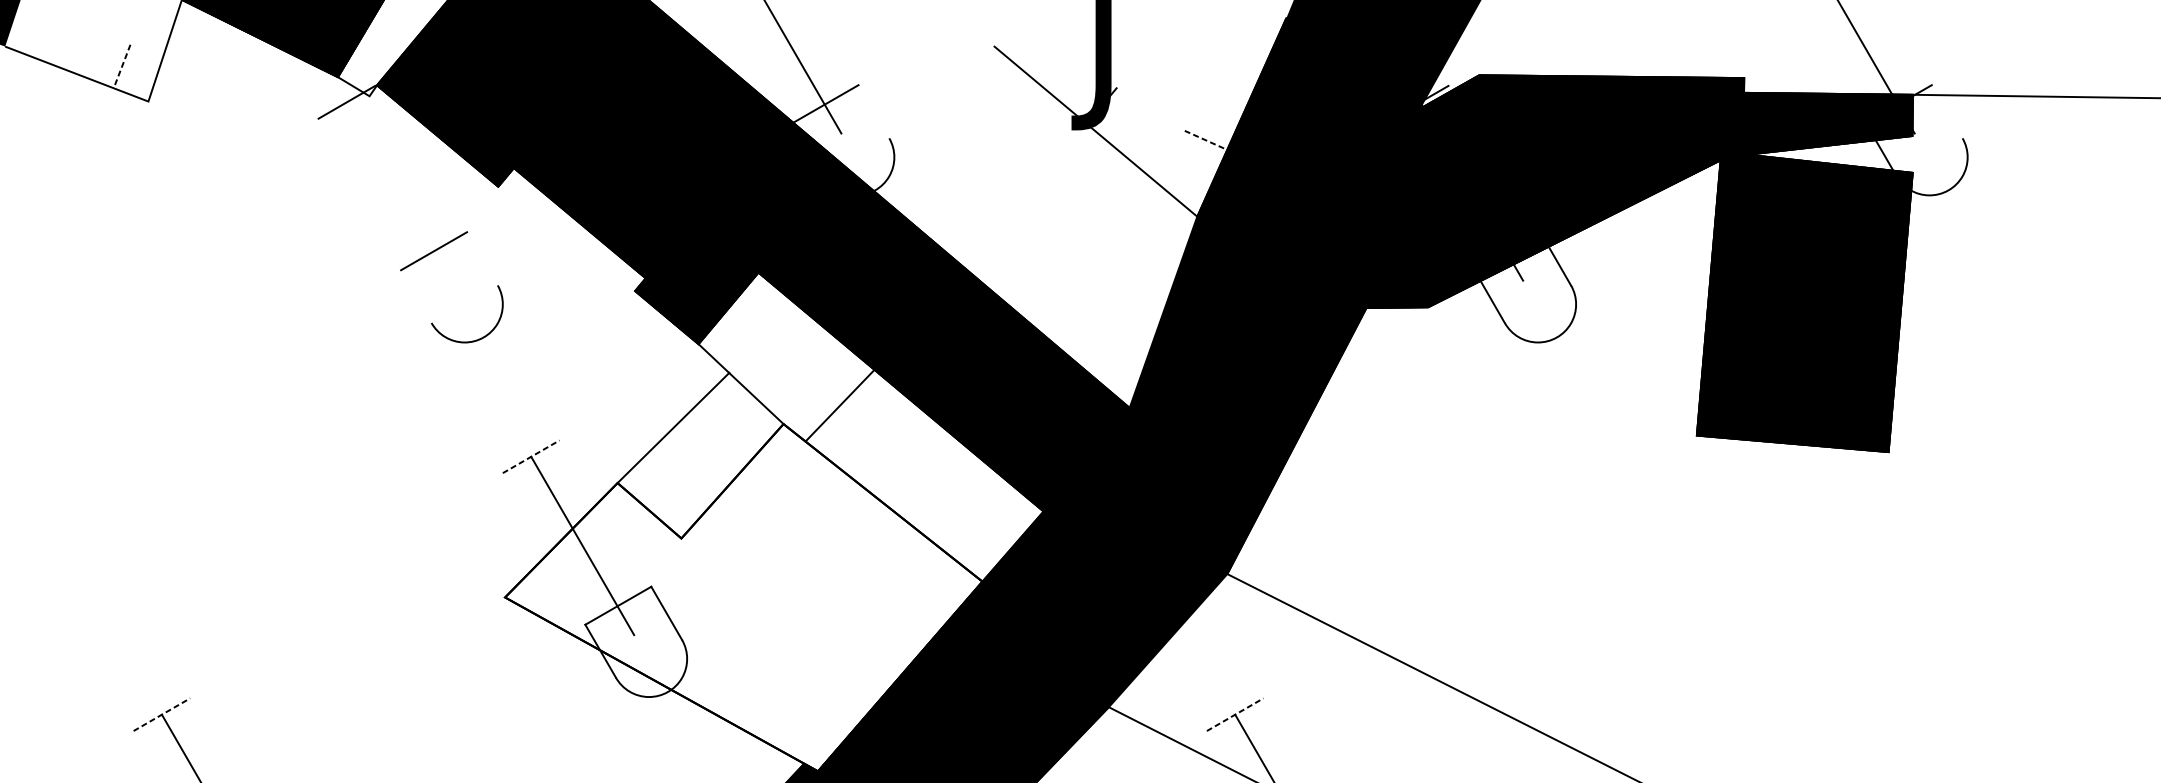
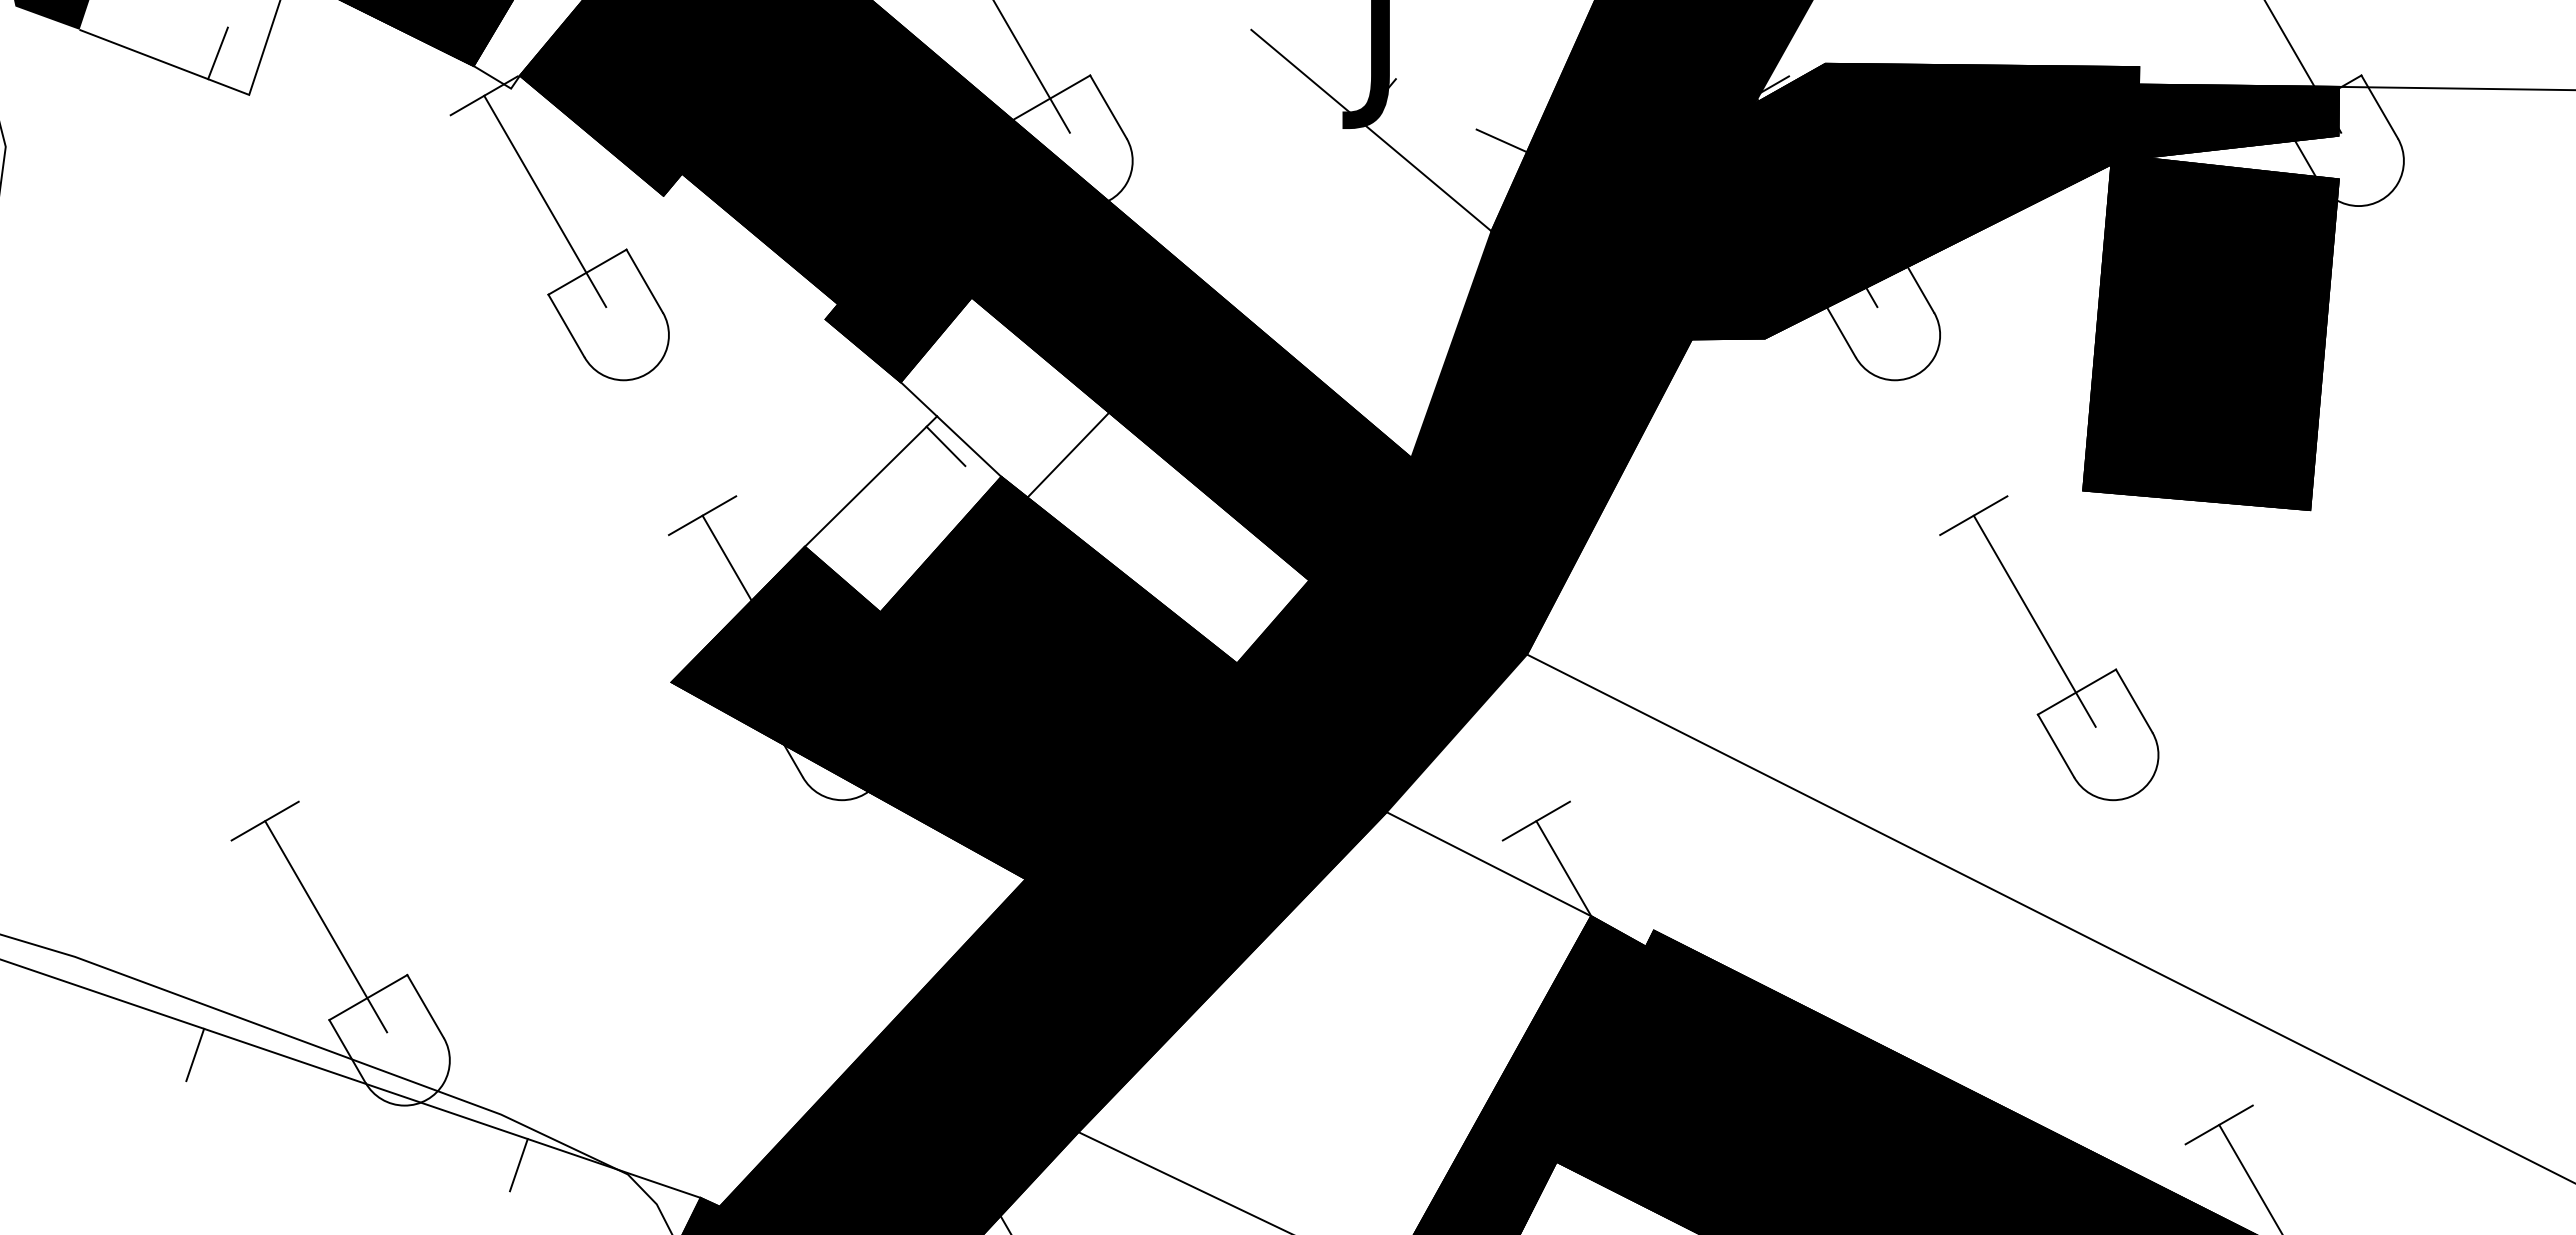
line: (122, 66) -> (218, 53), dashed -> solid
line: (873, 111) -> (1108, 106), added
line: (1947, 111) -> (2379, 106), added
line: (1205, 140) -> (1501, 140), dashed -> solid
line: (398, 191) -> (545, 201), added
line: (482, 258) -> (644, 280), added
line: (416, 296) -> (566, 325), added
line: (736, 398) -> (945, 446), added
line: (531, 456) -> (702, 515), dashed -> solid
part: (1668, 568) -> (2049, 648), added
fill: (743, 597) -> (954, 682), added
line: (162, 715) -> (265, 821), dashed -> solid
line: (1235, 715) -> (1536, 821), dashed -> solid

